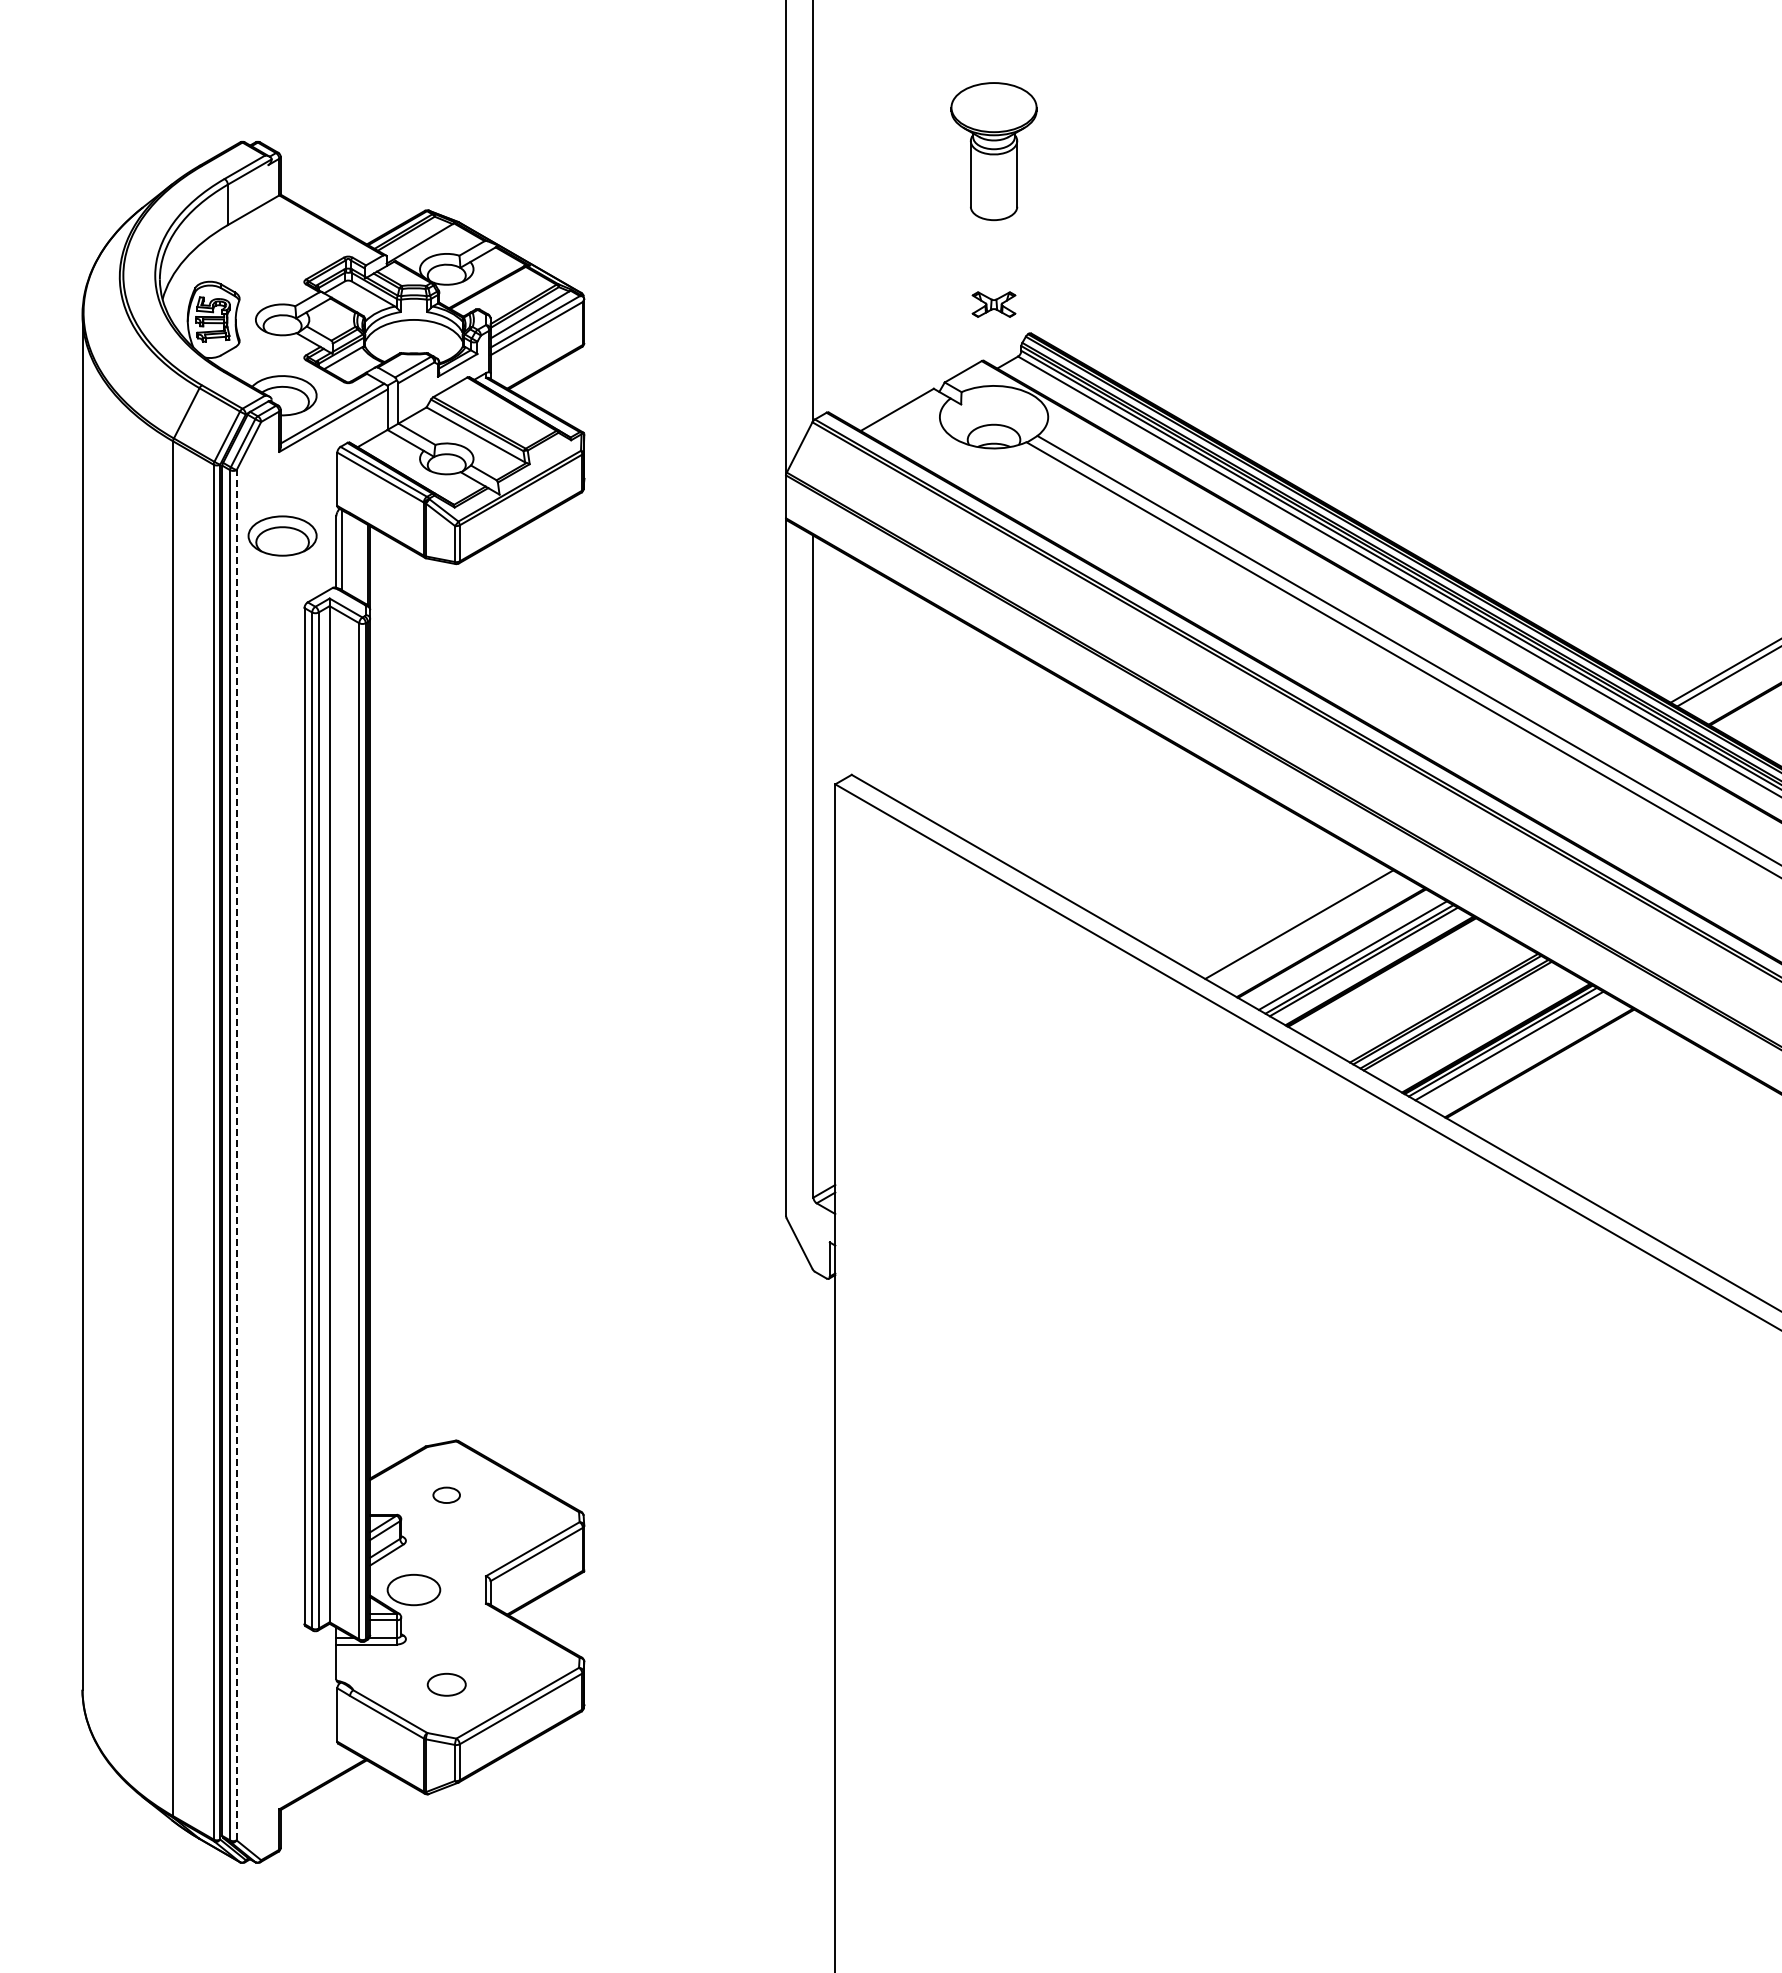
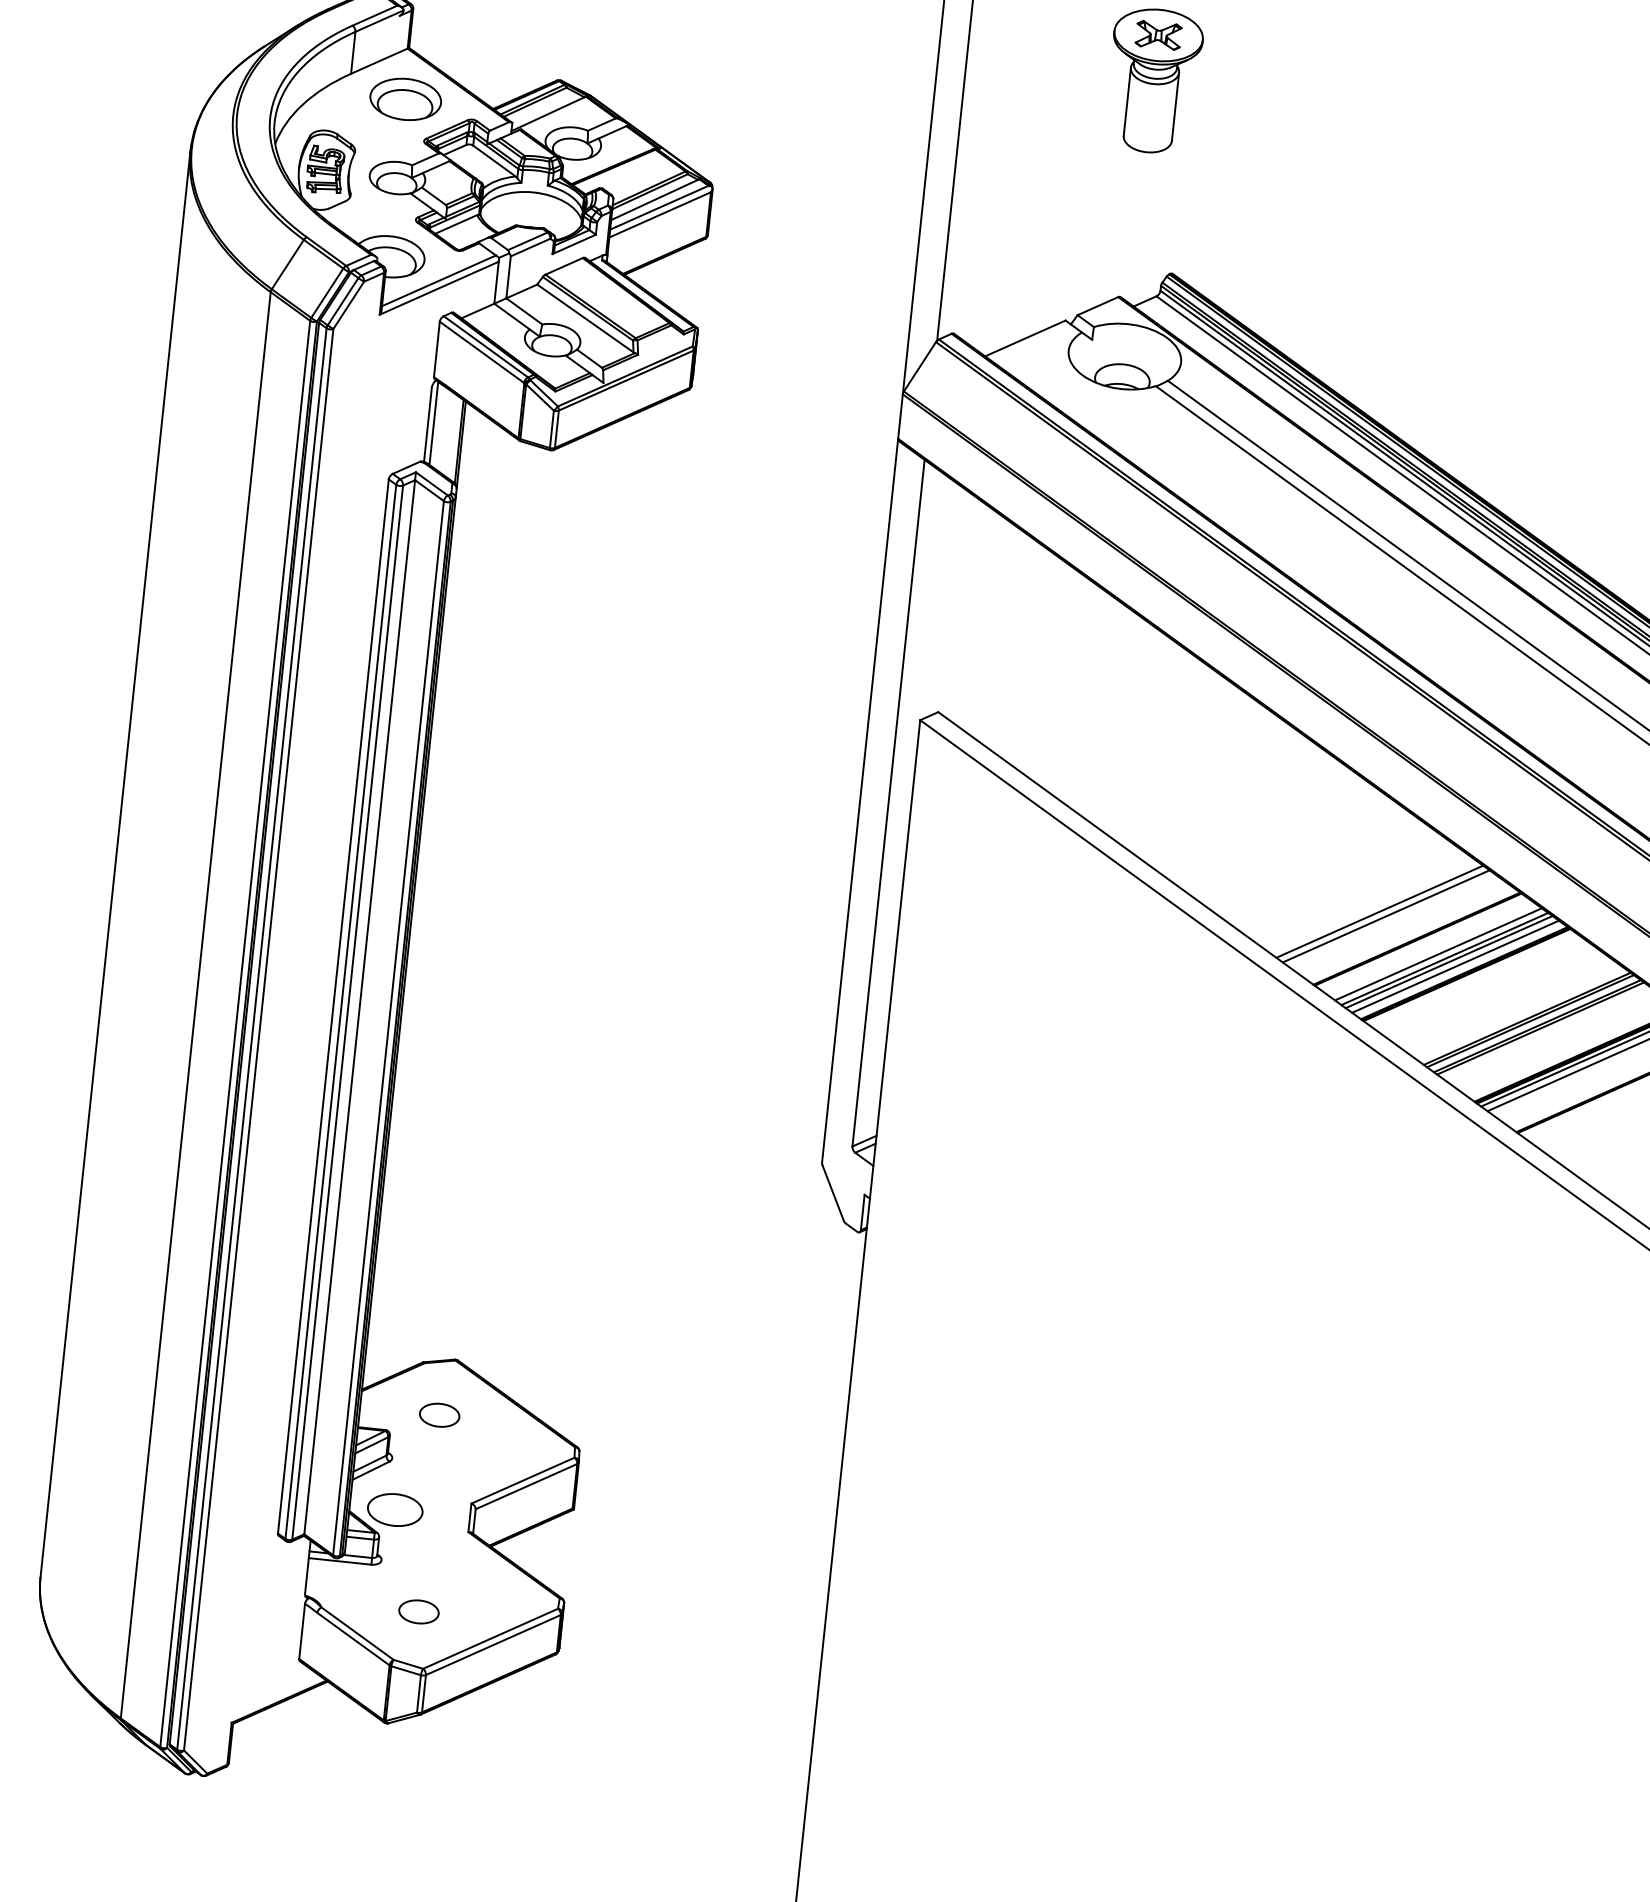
part: (993, 304) -> (1158, 35), moved
part: (282, 535) -> (405, 98), moved
line: (1292, 920) -> (1379, 911), added
line: (1370, 965) -> (1455, 966), added
line: (236, 1154) -> (258, 1038), dashed -> solid
part: (446, 1495) -> (439, 1415), size x1.43

